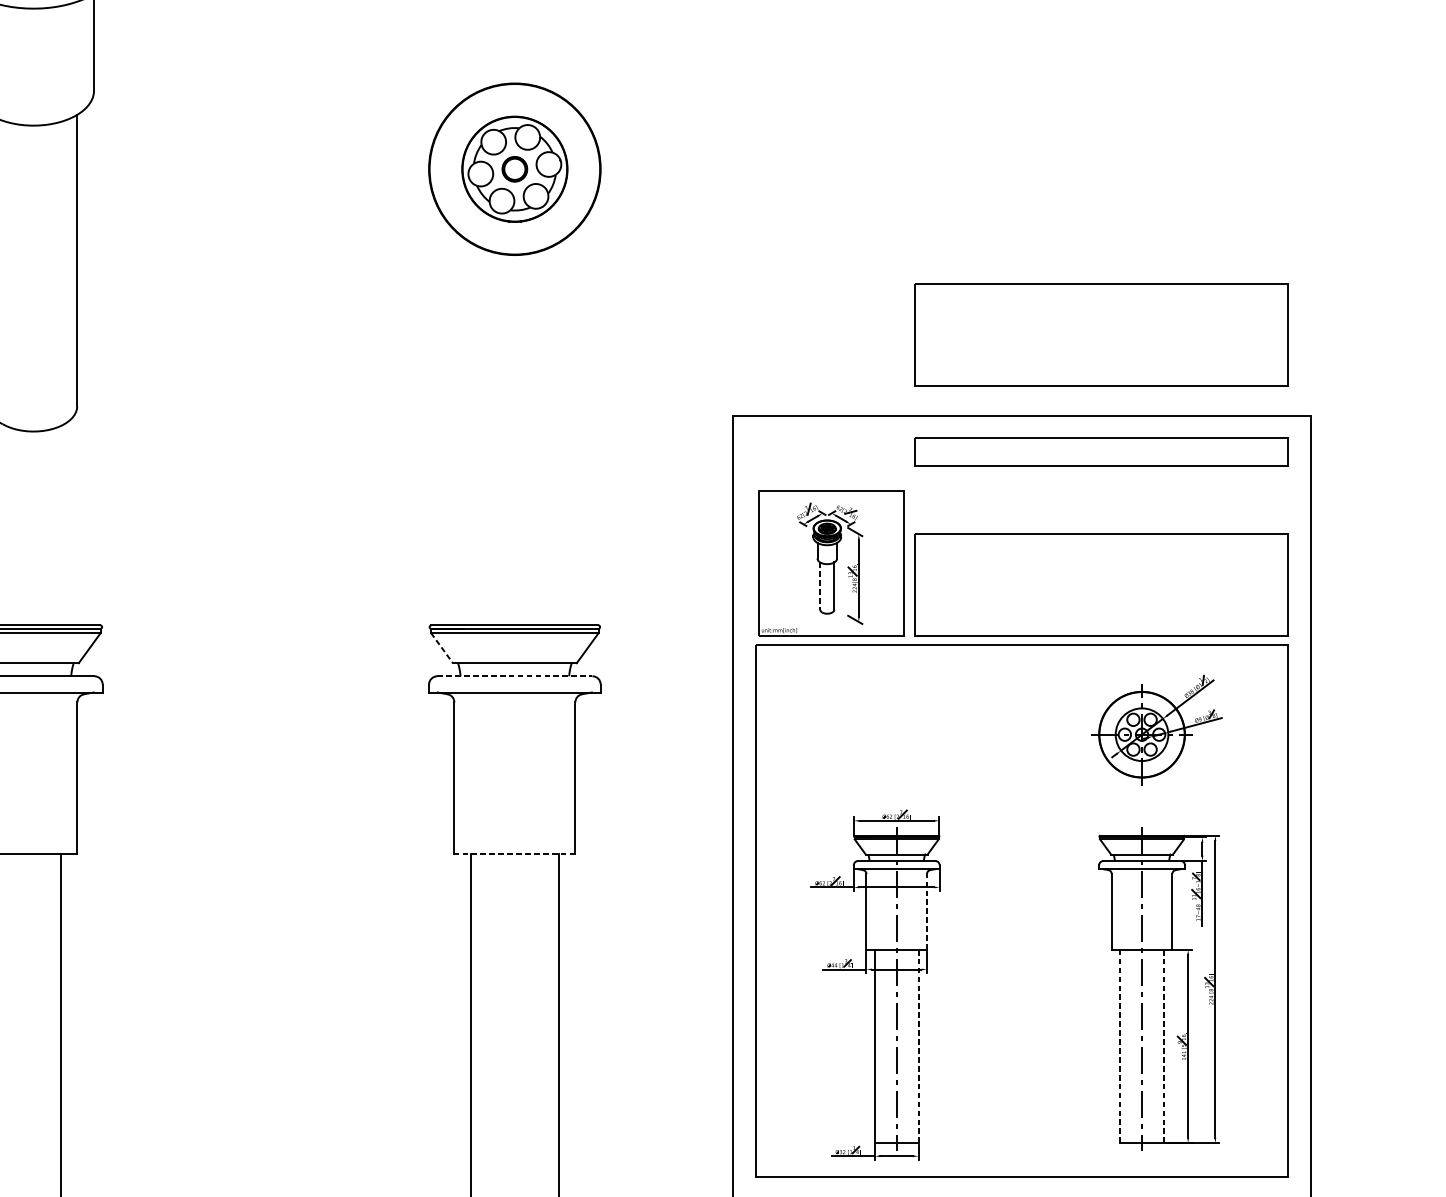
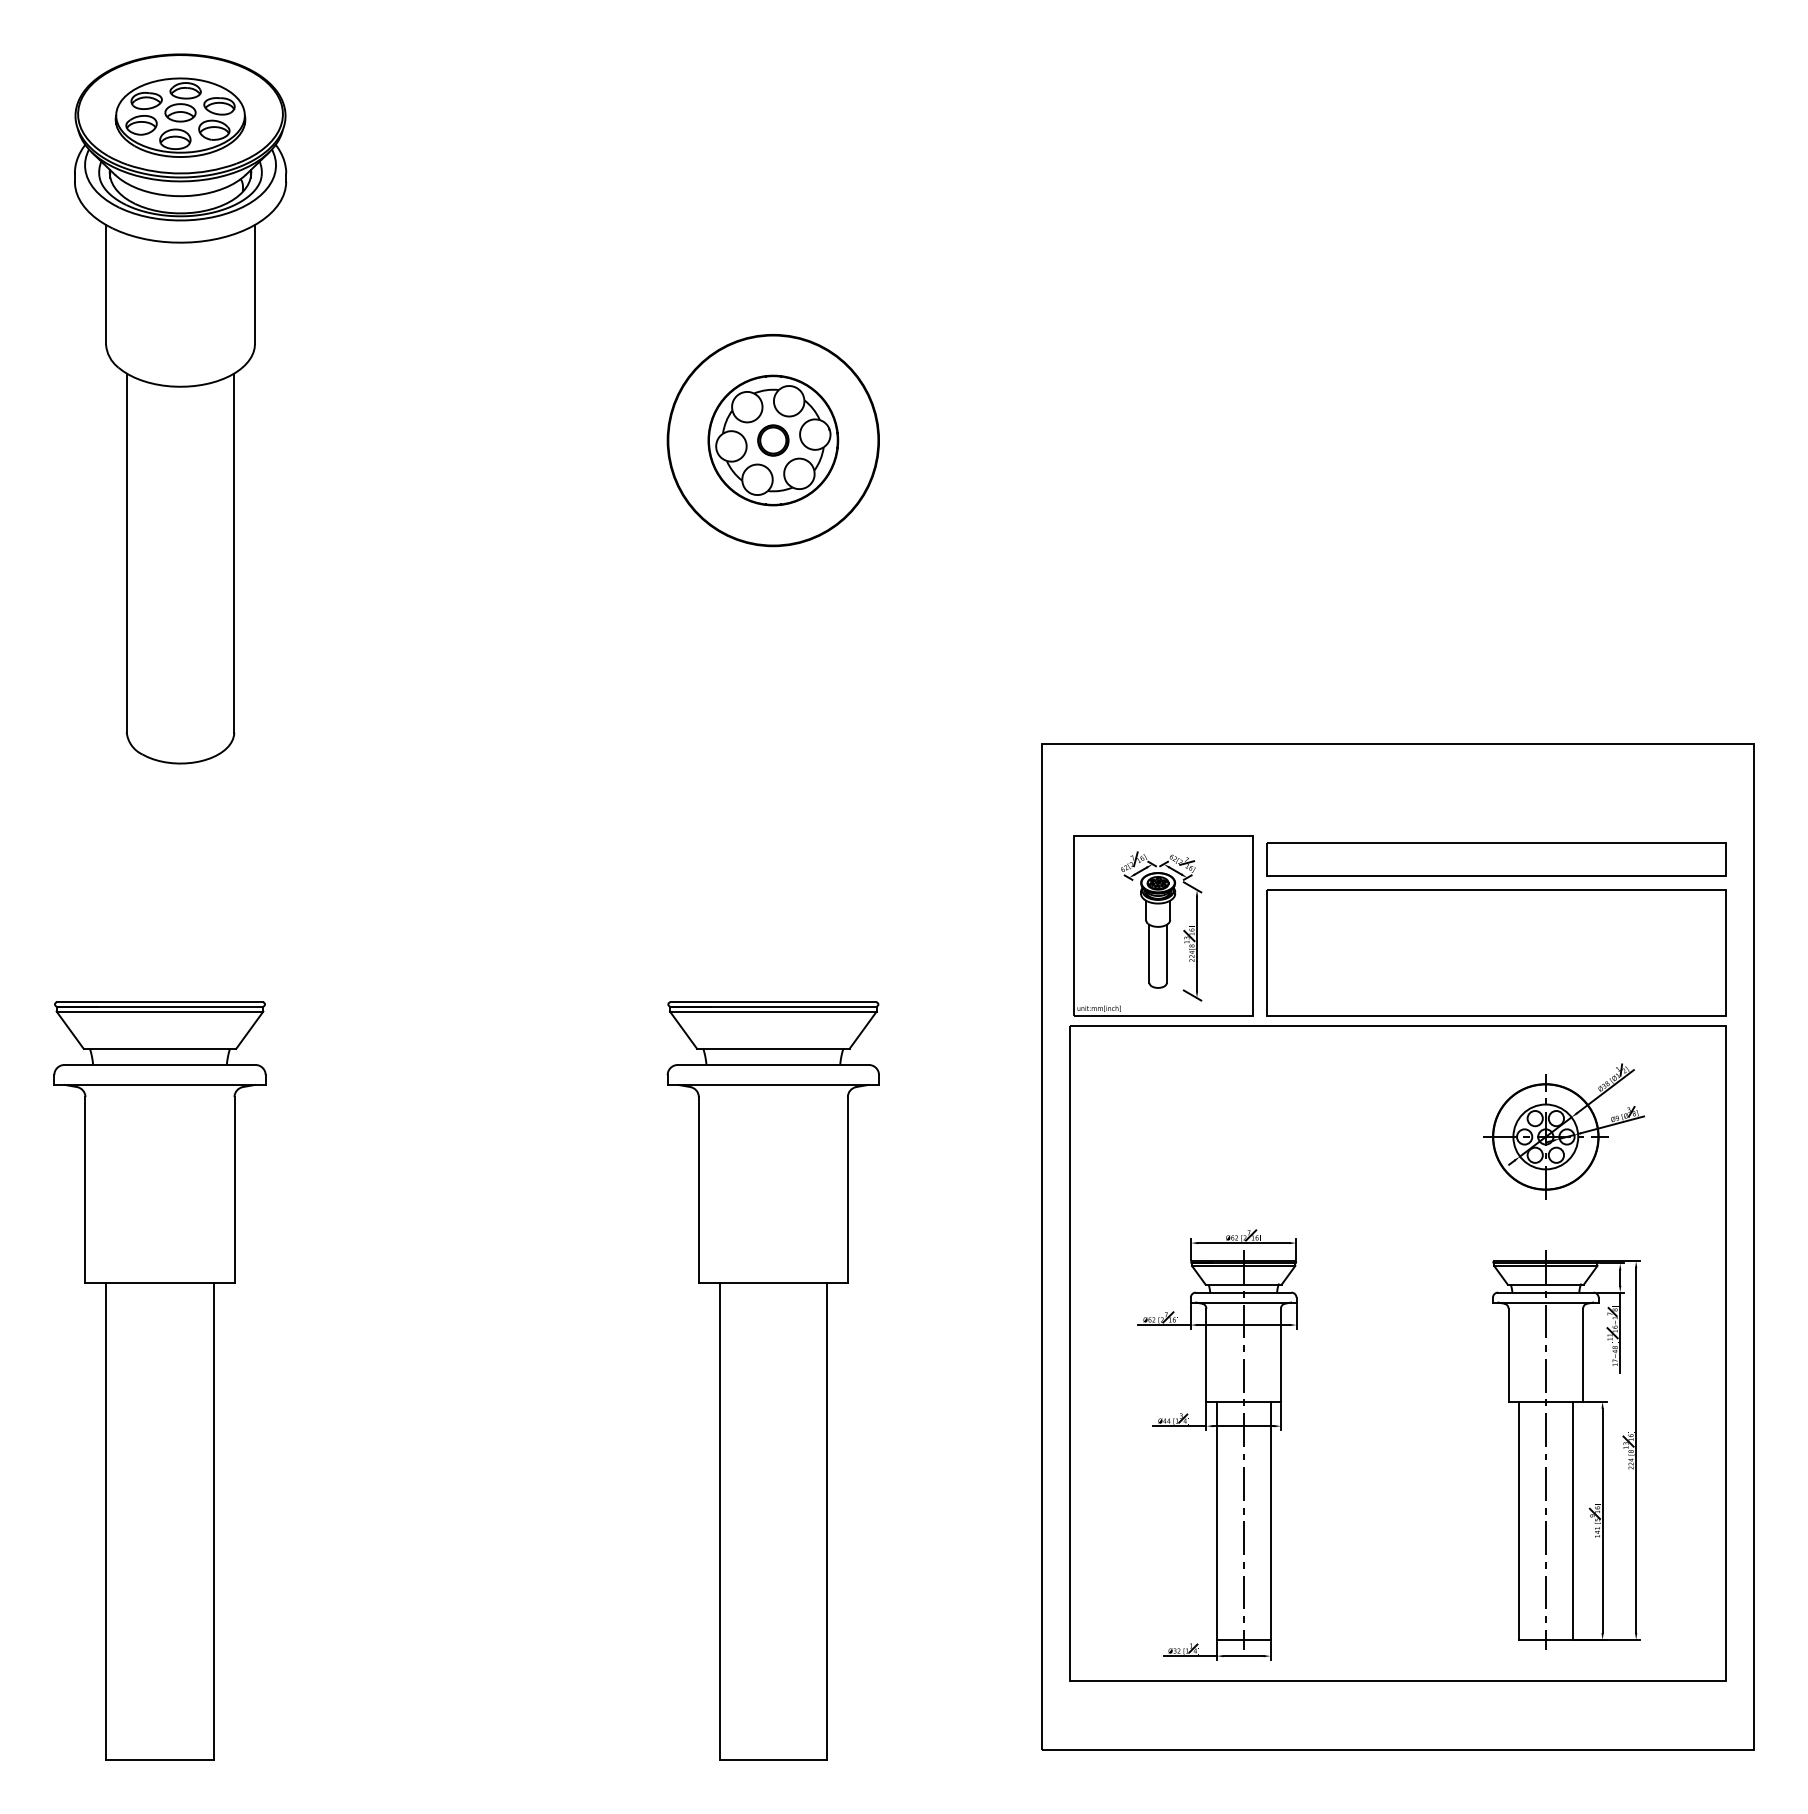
part: (1102, 334) -> (1496, 644), removed
part: (1102, 451) -> (1496, 859), moved
line: (820, 586) -> (1149, 954), dashed -> solid
line: (441, 648) -> (683, 1030), dashed -> solid
line: (514, 675) -> (773, 1064), dashed -> solid
line: (514, 853) -> (773, 1283), dashed -> solid
line: (926, 912) -> (1280, 1355), dashed -> solid
line: (918, 1046) -> (1270, 1520), dashed -> solid
line: (1119, 1046) -> (1518, 1521), dashed -> solid
line: (1163, 1046) -> (1572, 1520), dashed -> solid

